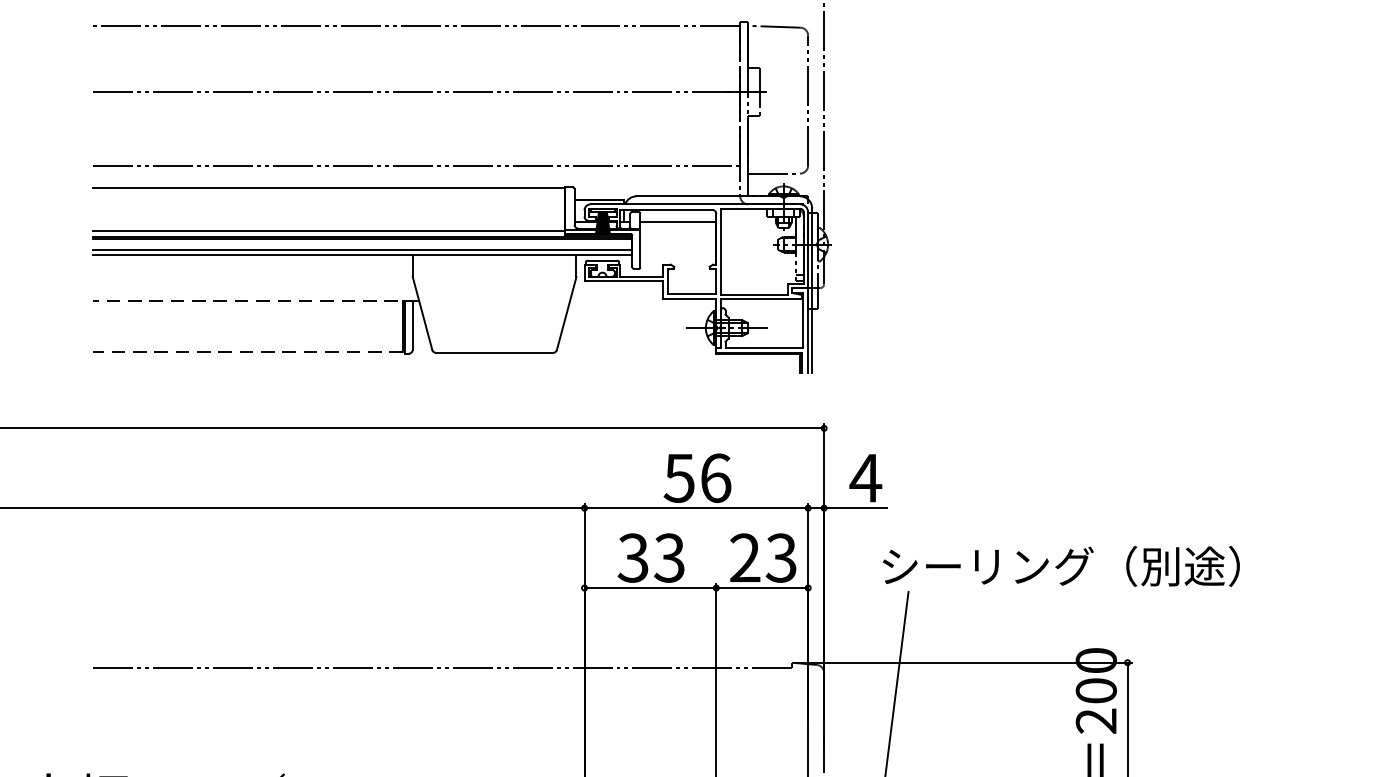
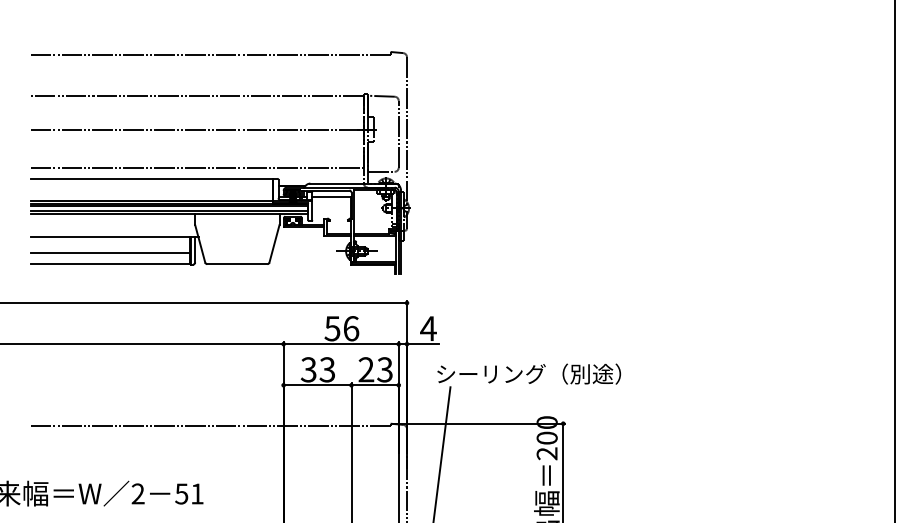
line: (256, 301) -> (114, 237), dashed -> solid
line: (248, 330) -> (110, 252), added
line: (248, 351) -> (110, 263), dashed -> solid

